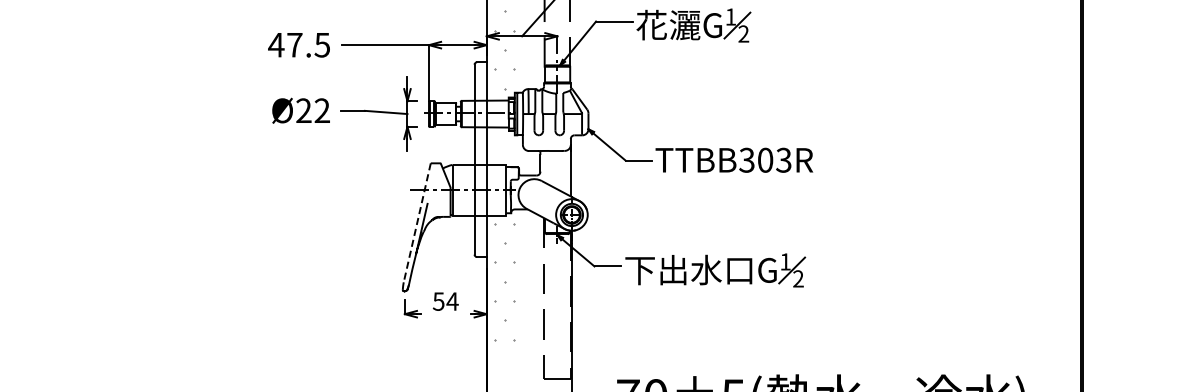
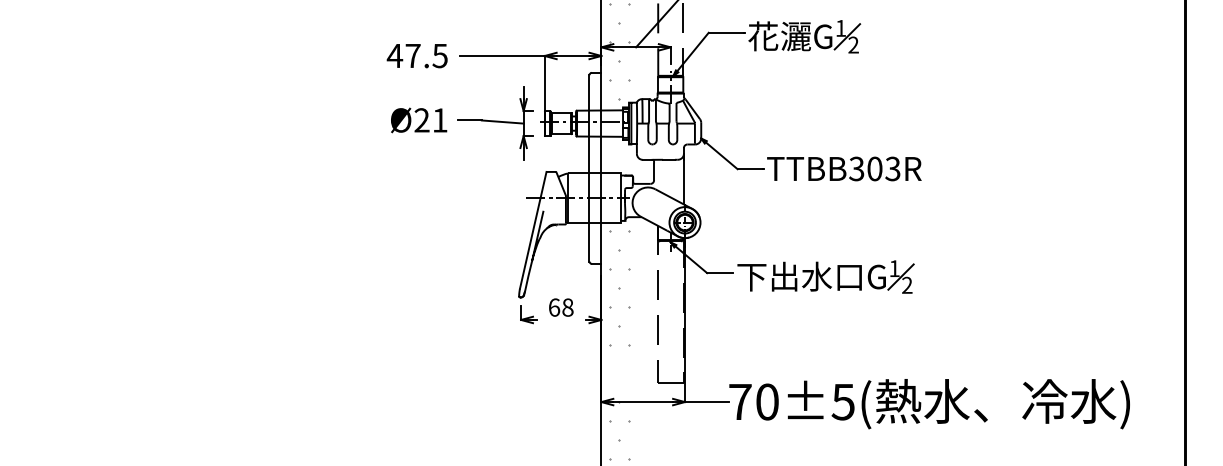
text: (321, 110) -> (439, 120), 22 -> 21
line: (417, 223) -> (533, 230), dashed -> solid
text: (445, 301) -> (560, 307), 54 -> 68

